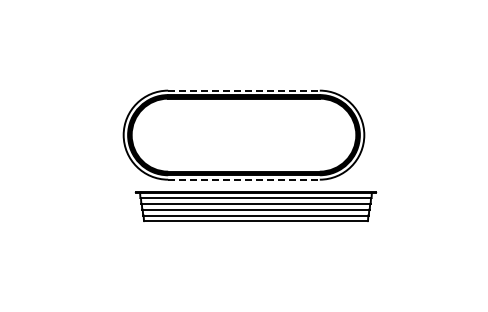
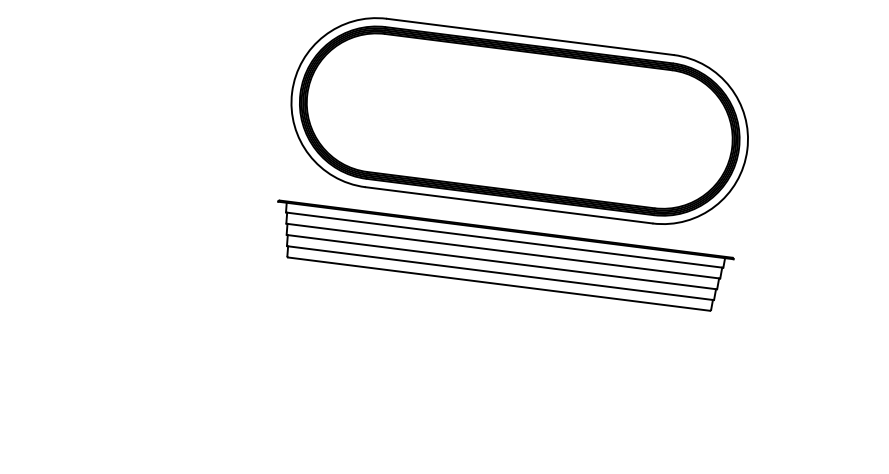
line: (244, 90) -> (531, 36), dashed -> solid
line: (244, 179) -> (510, 205), dashed -> solid
part: (255, 206) -> (501, 255), moved

